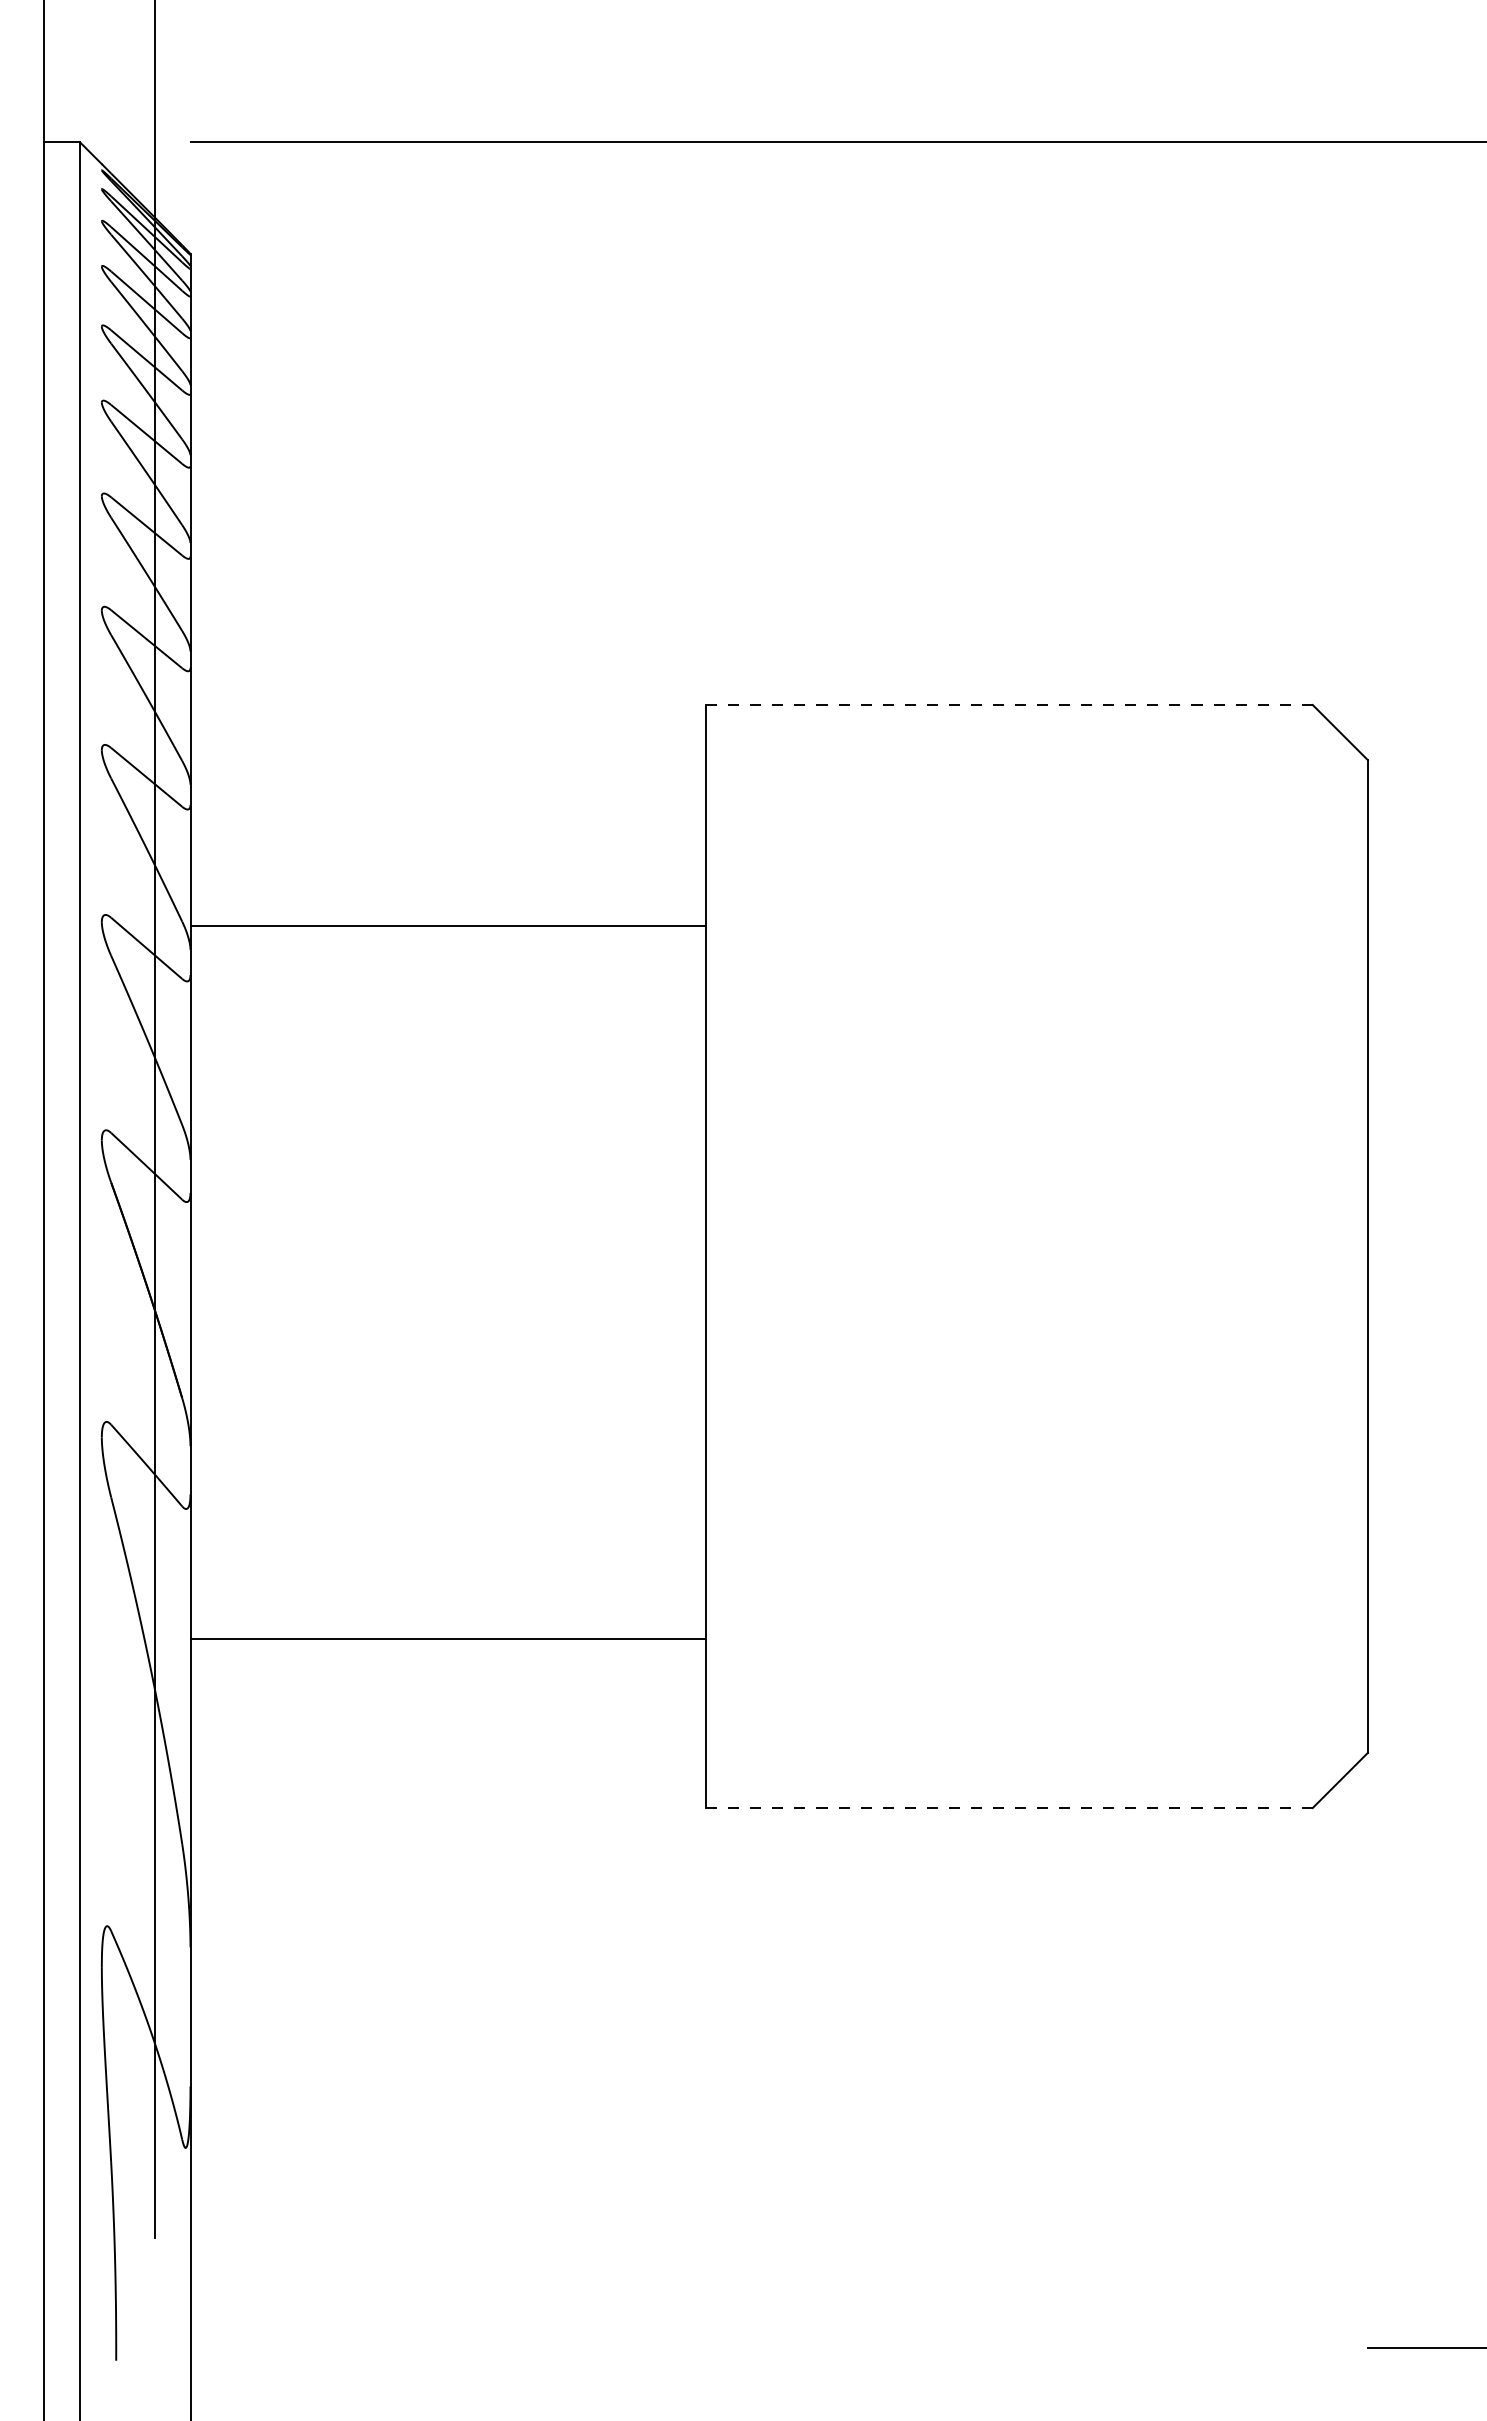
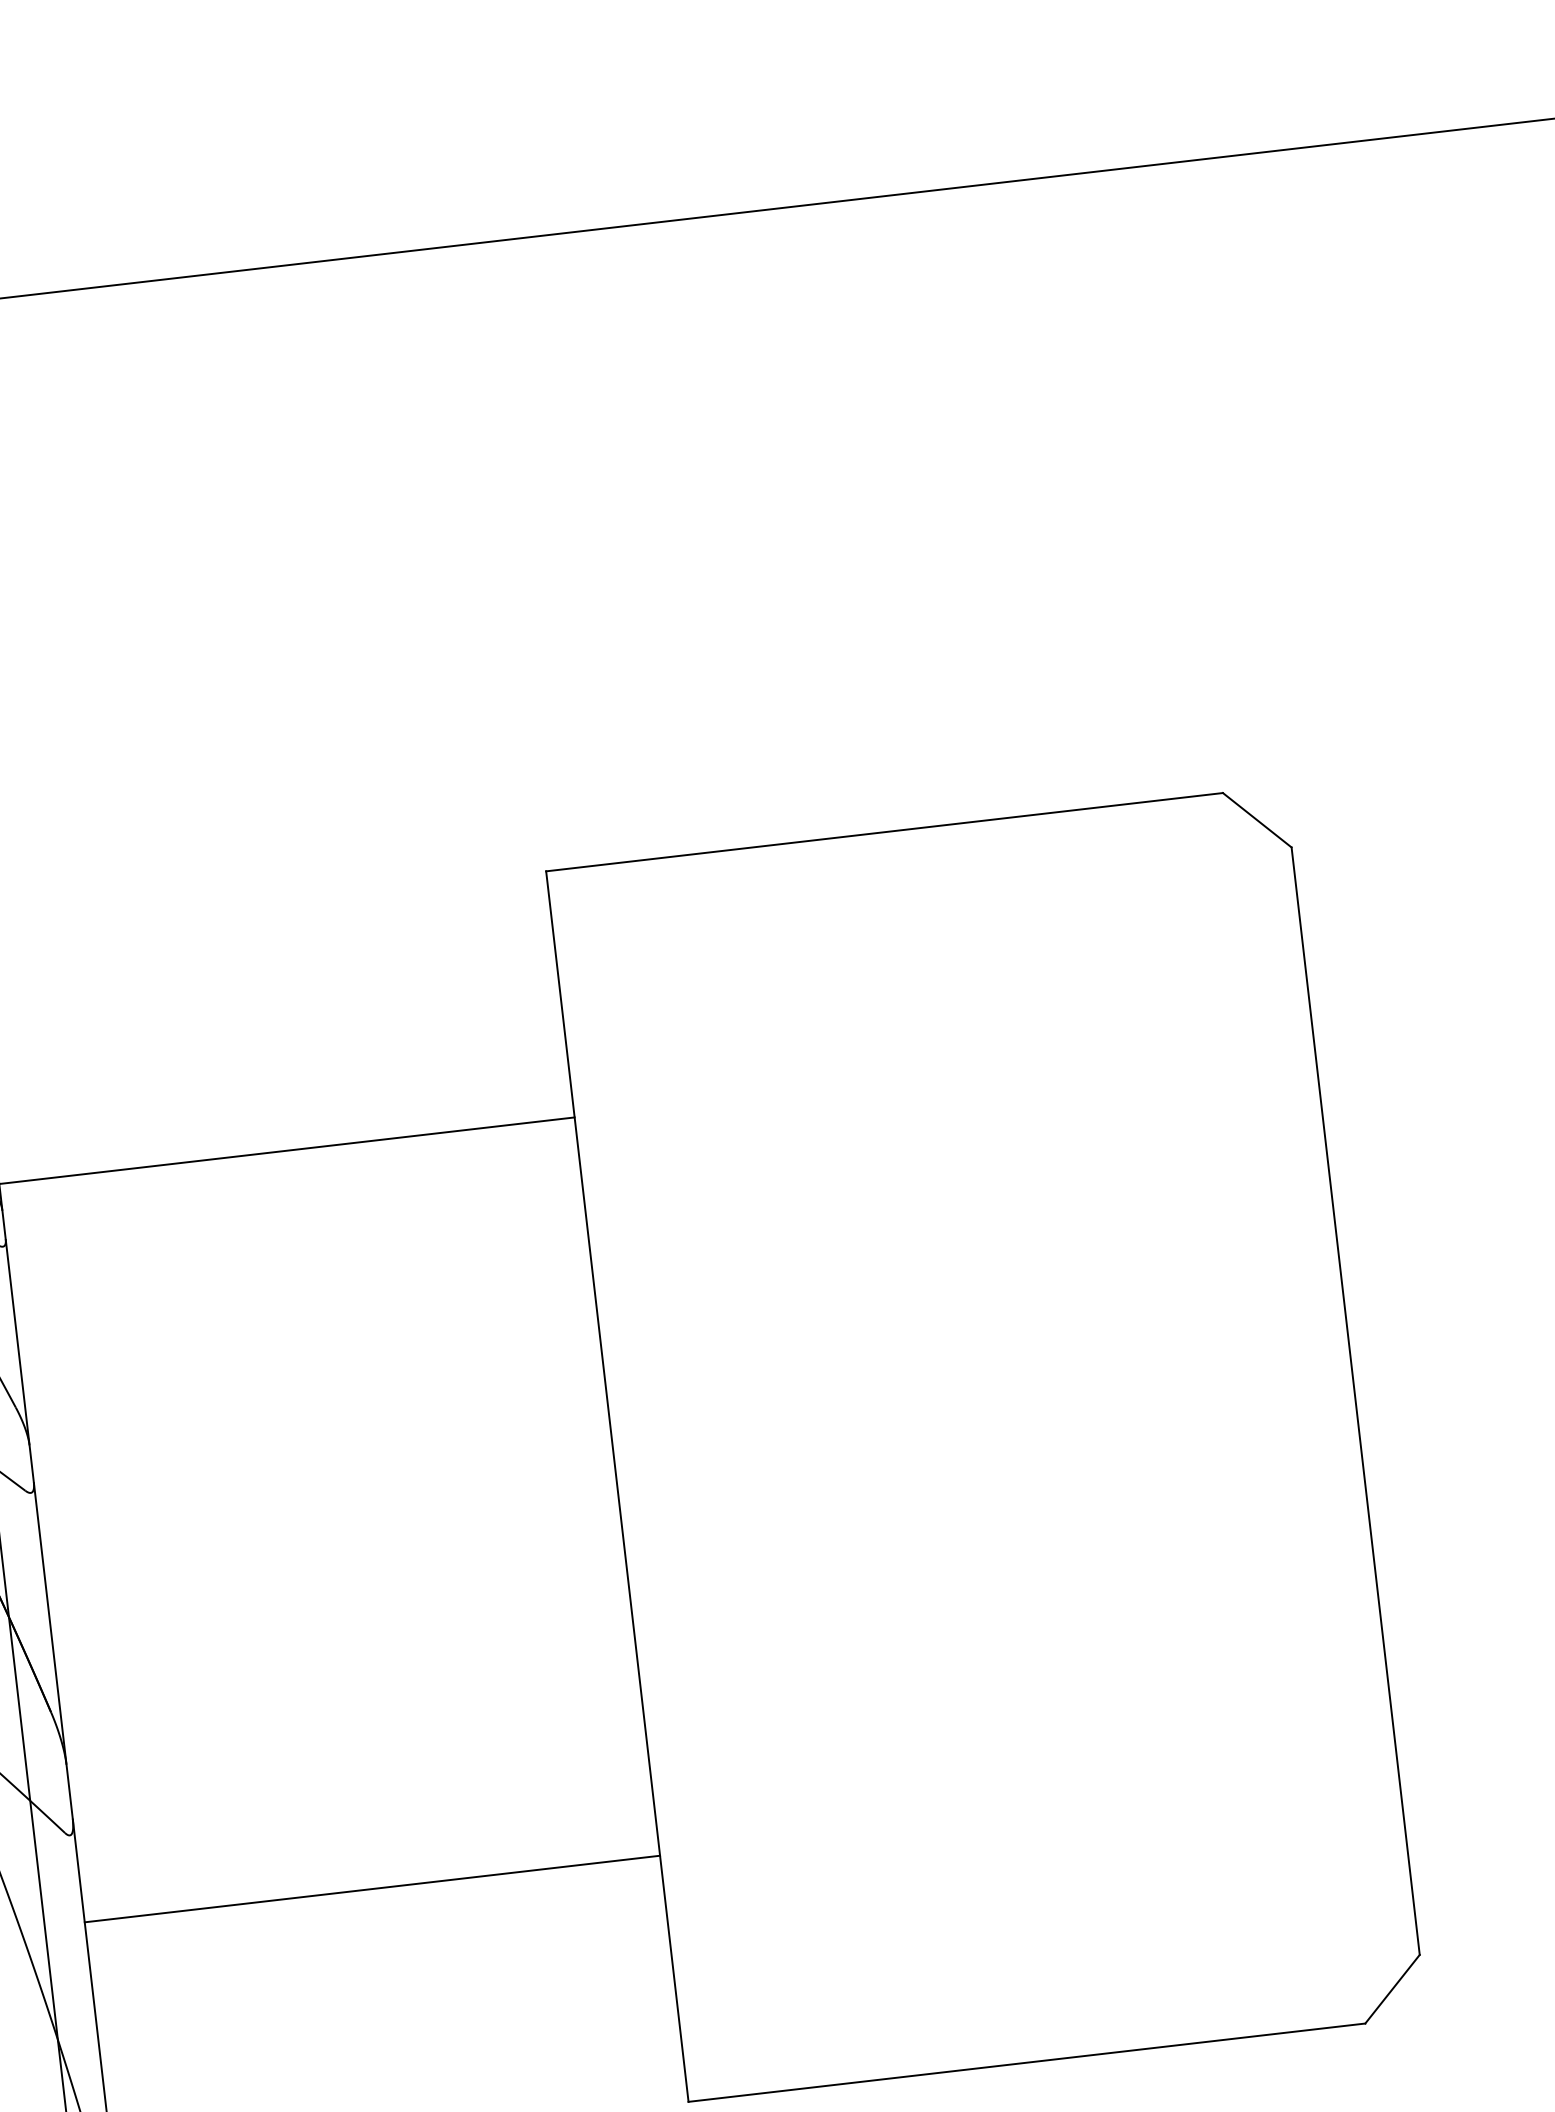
line: (1009, 705) -> (884, 832), dashed -> solid
line: (448, 1639) -> (372, 1889), moved
line: (1010, 1807) -> (1027, 2062), dashed -> solid

